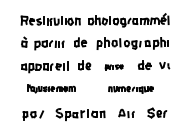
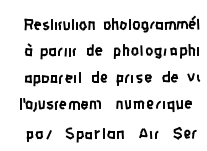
part: (114, 67) -> (134, 79), size x1.67
part: (51, 88) -> (60, 104), size x1.43
part: (130, 89) -> (153, 105), size x1.43

